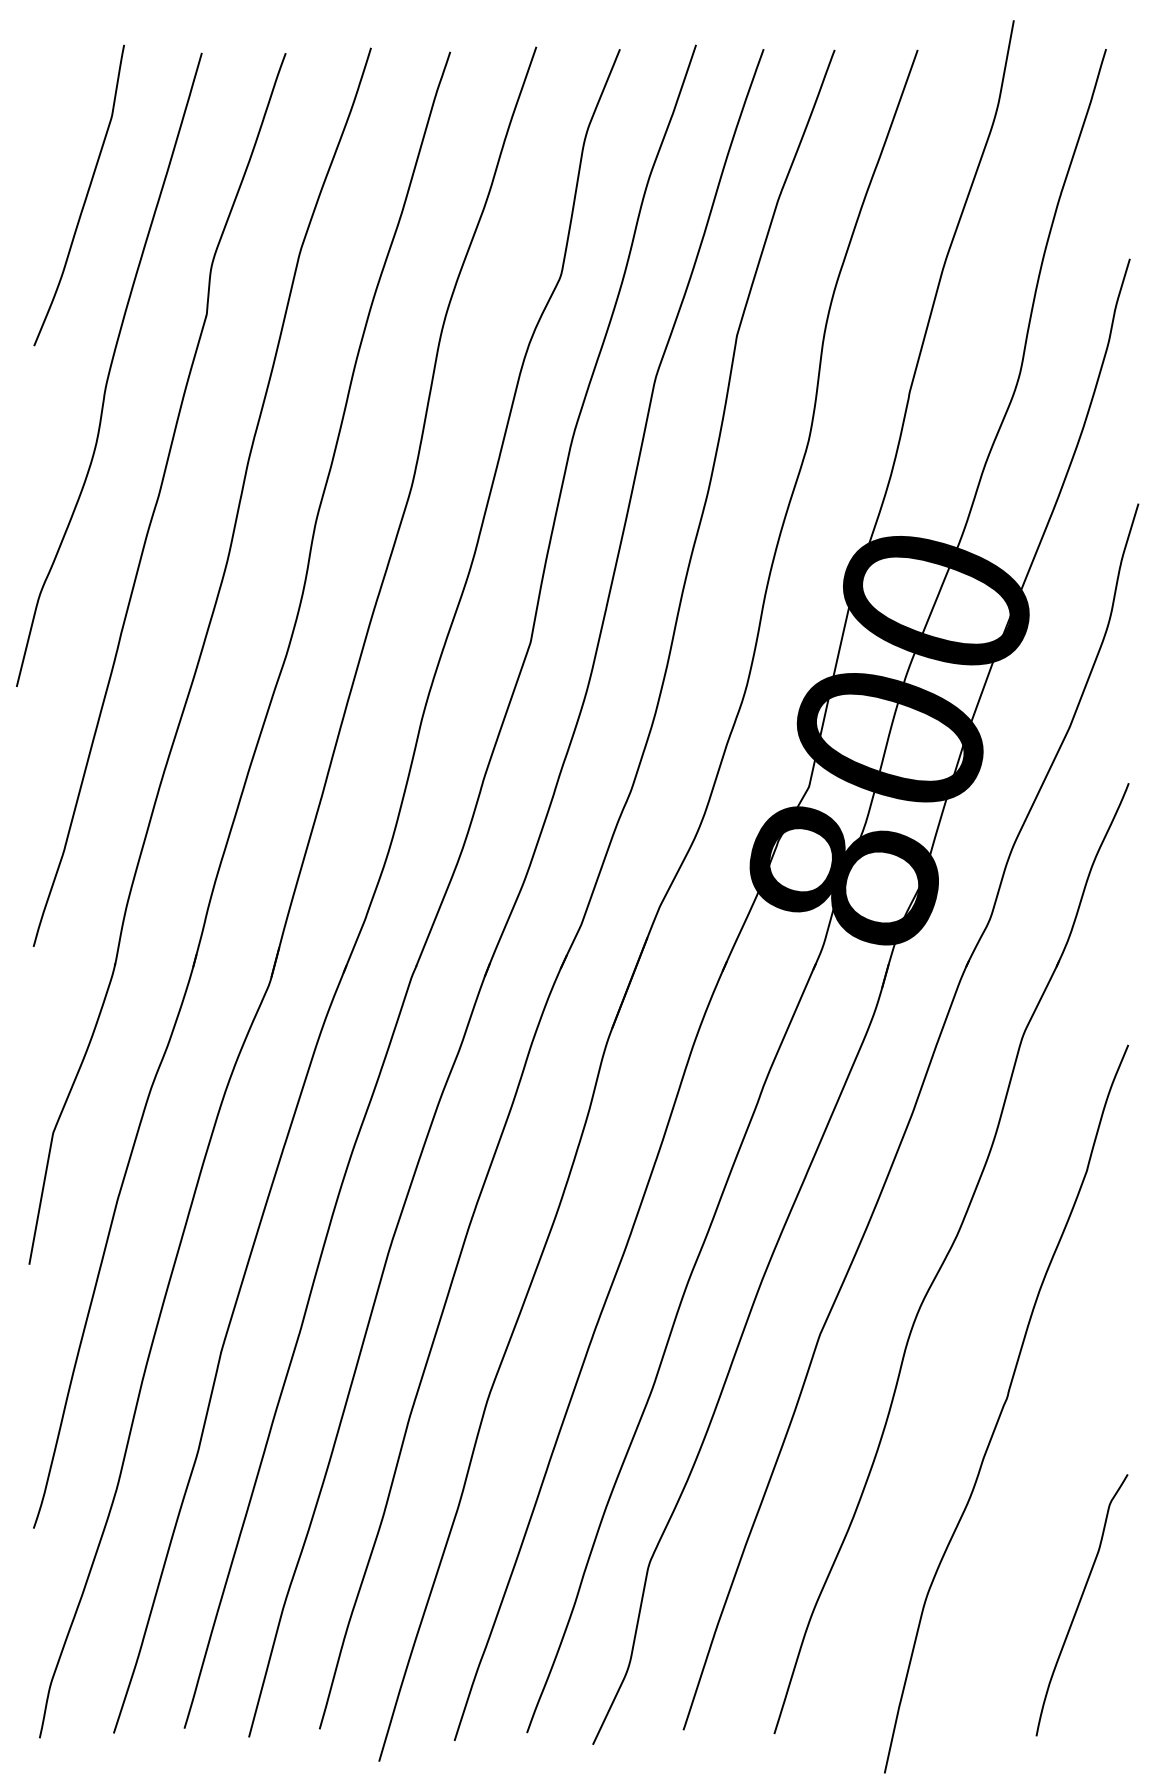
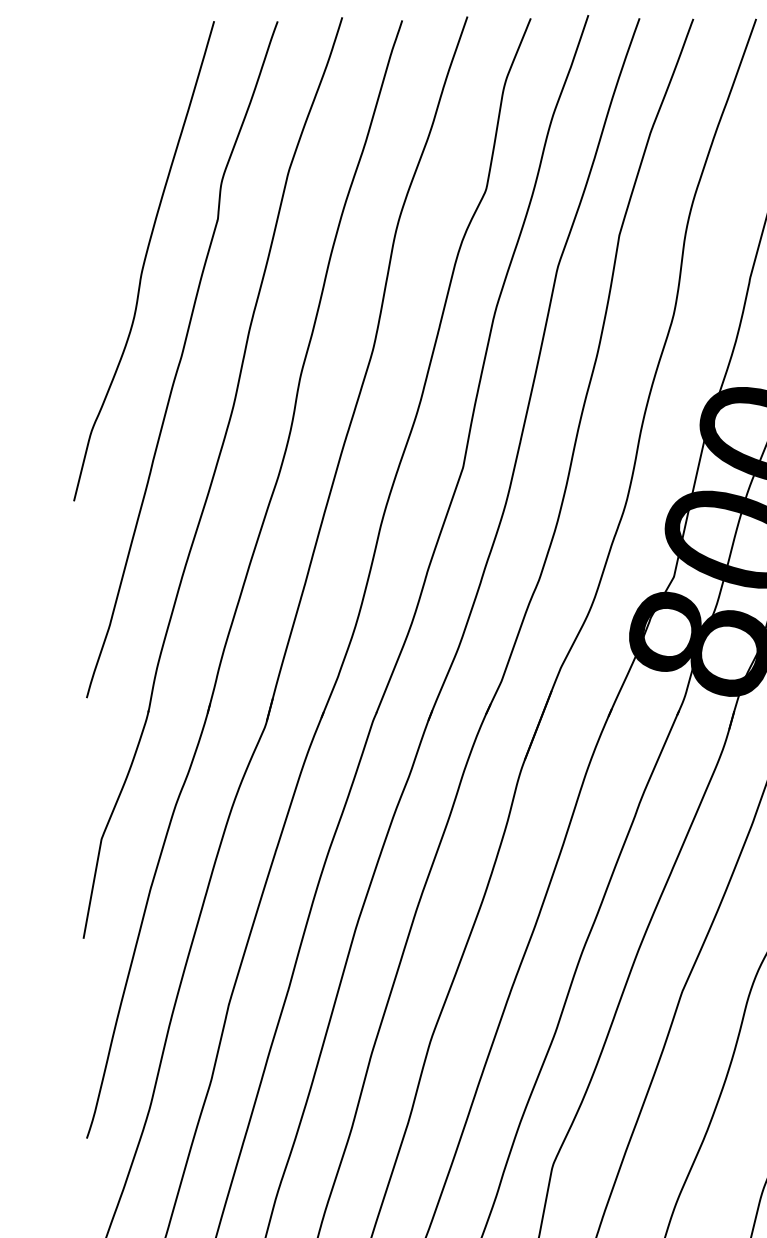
curve: (85, 196) -> (126, 129), removed

